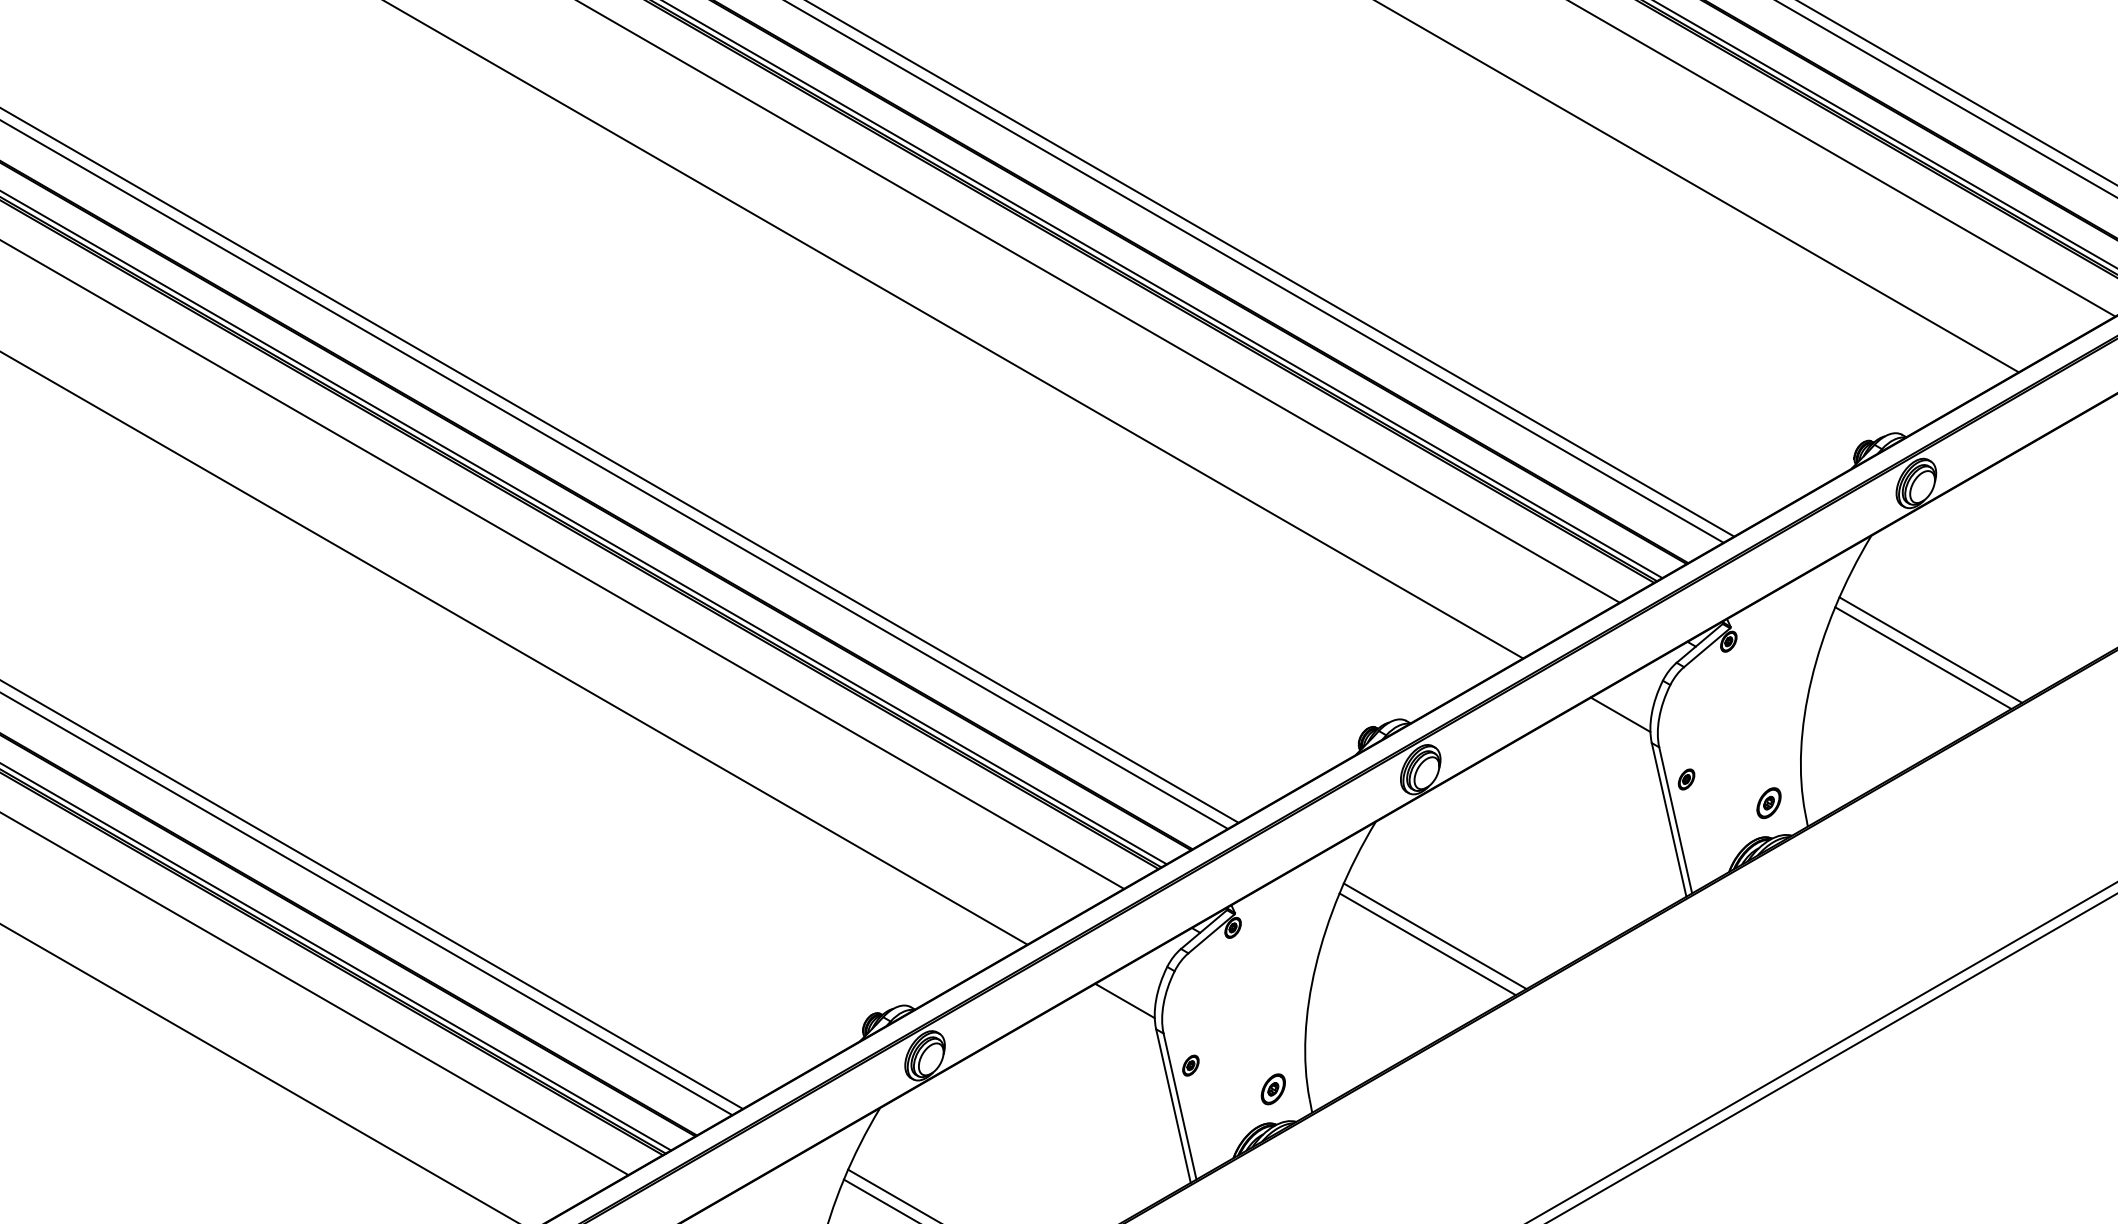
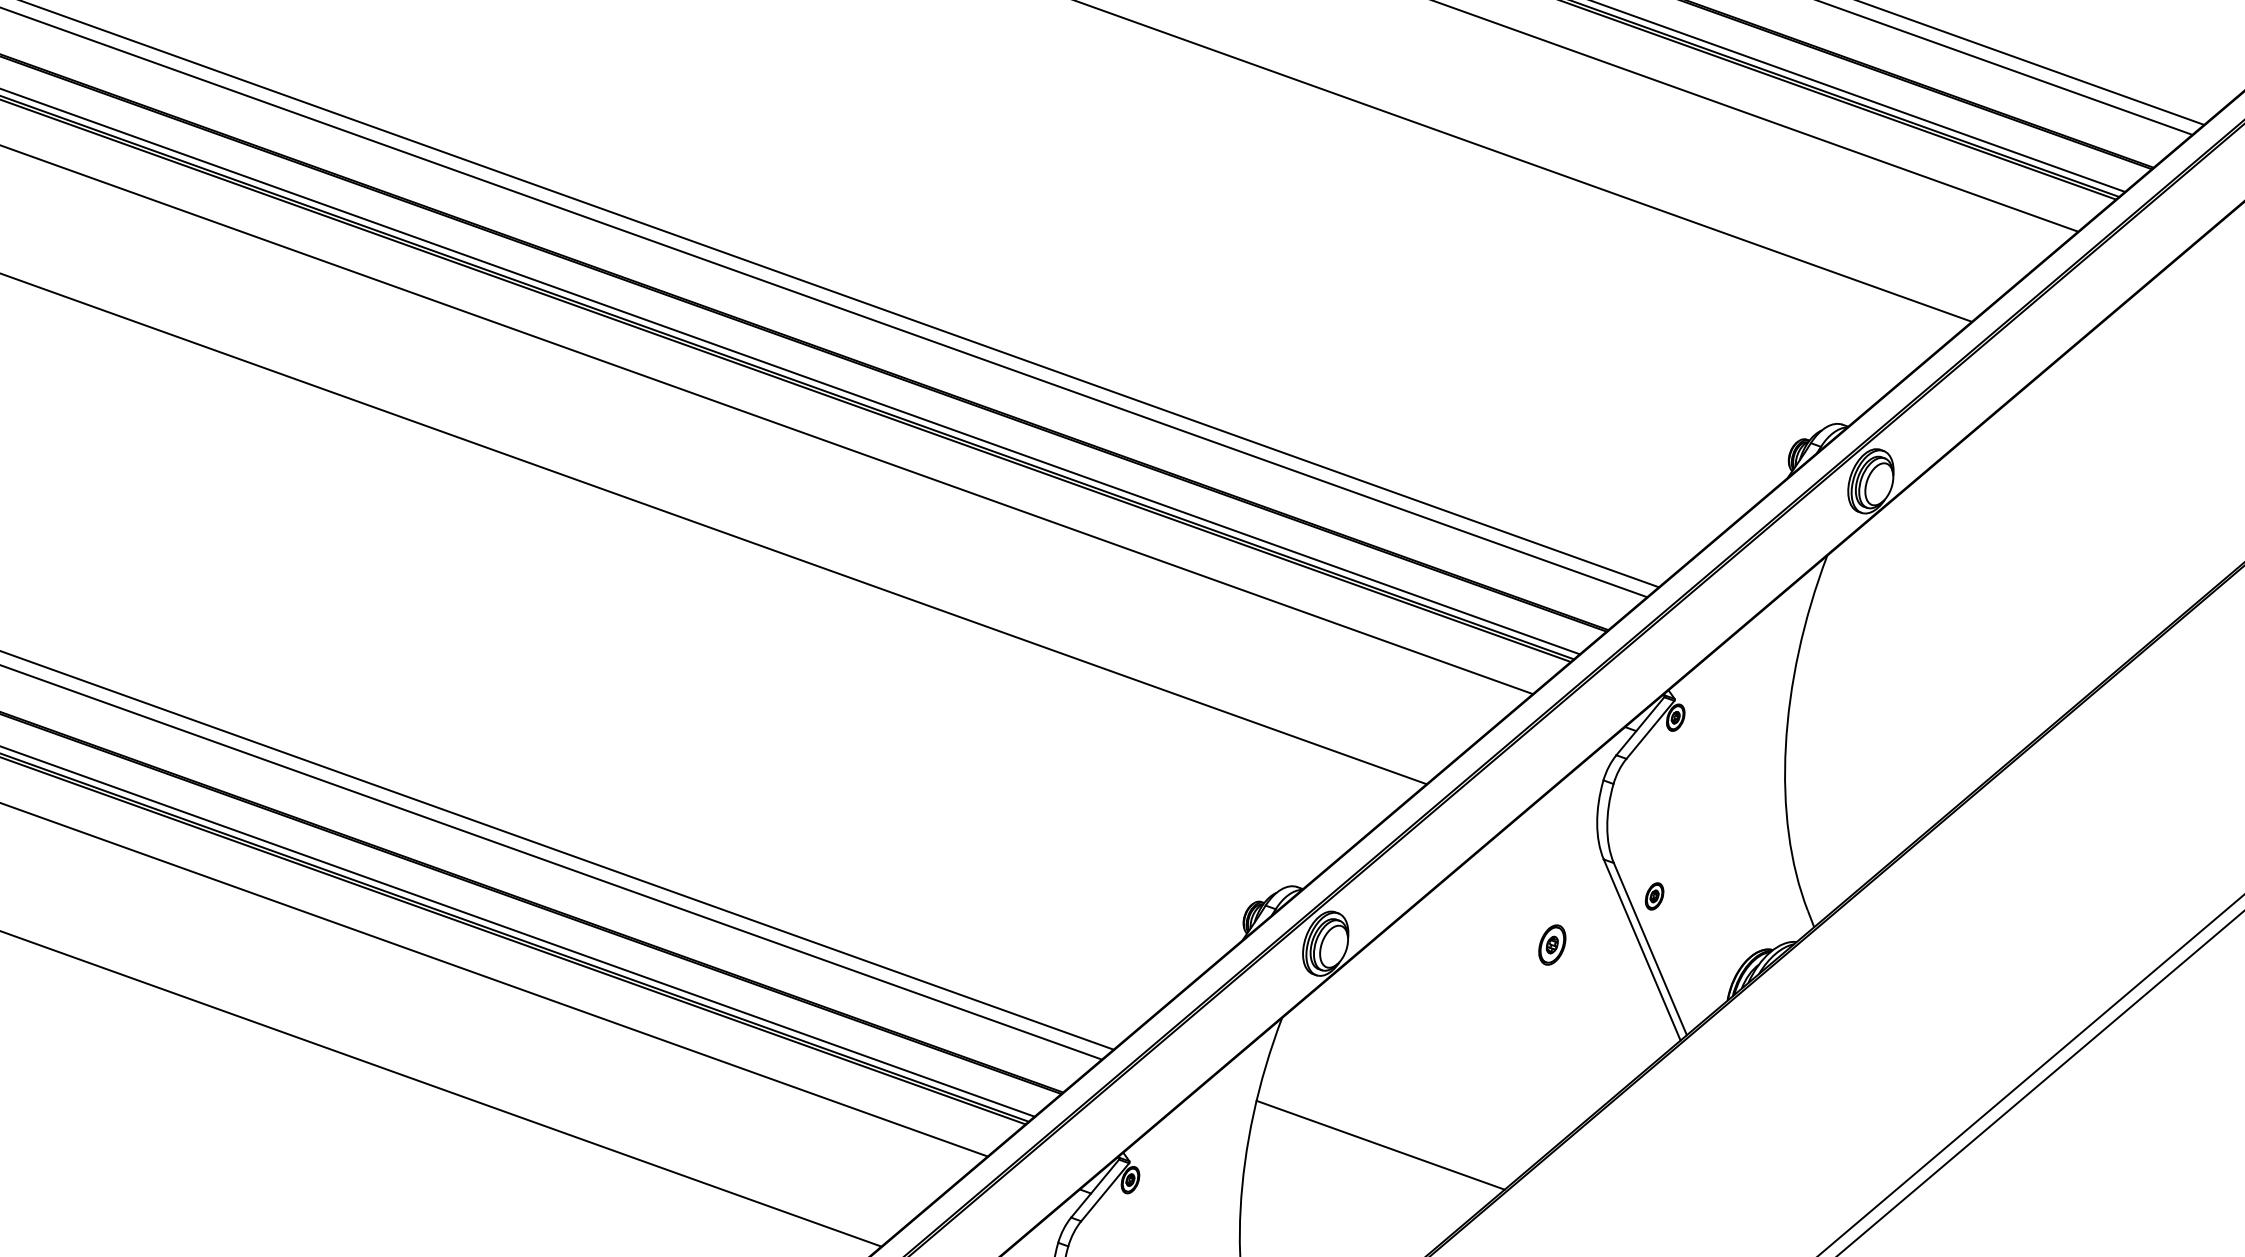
line: (1930, 649) -> (1925, 682), removed
line: (1923, 658) -> (1918, 694), removed
line: (1620, 714) -> (1558, 831), removed
part: (1768, 803) -> (1551, 945), moved
line: (1427, 944) -> (1373, 1157), removed

